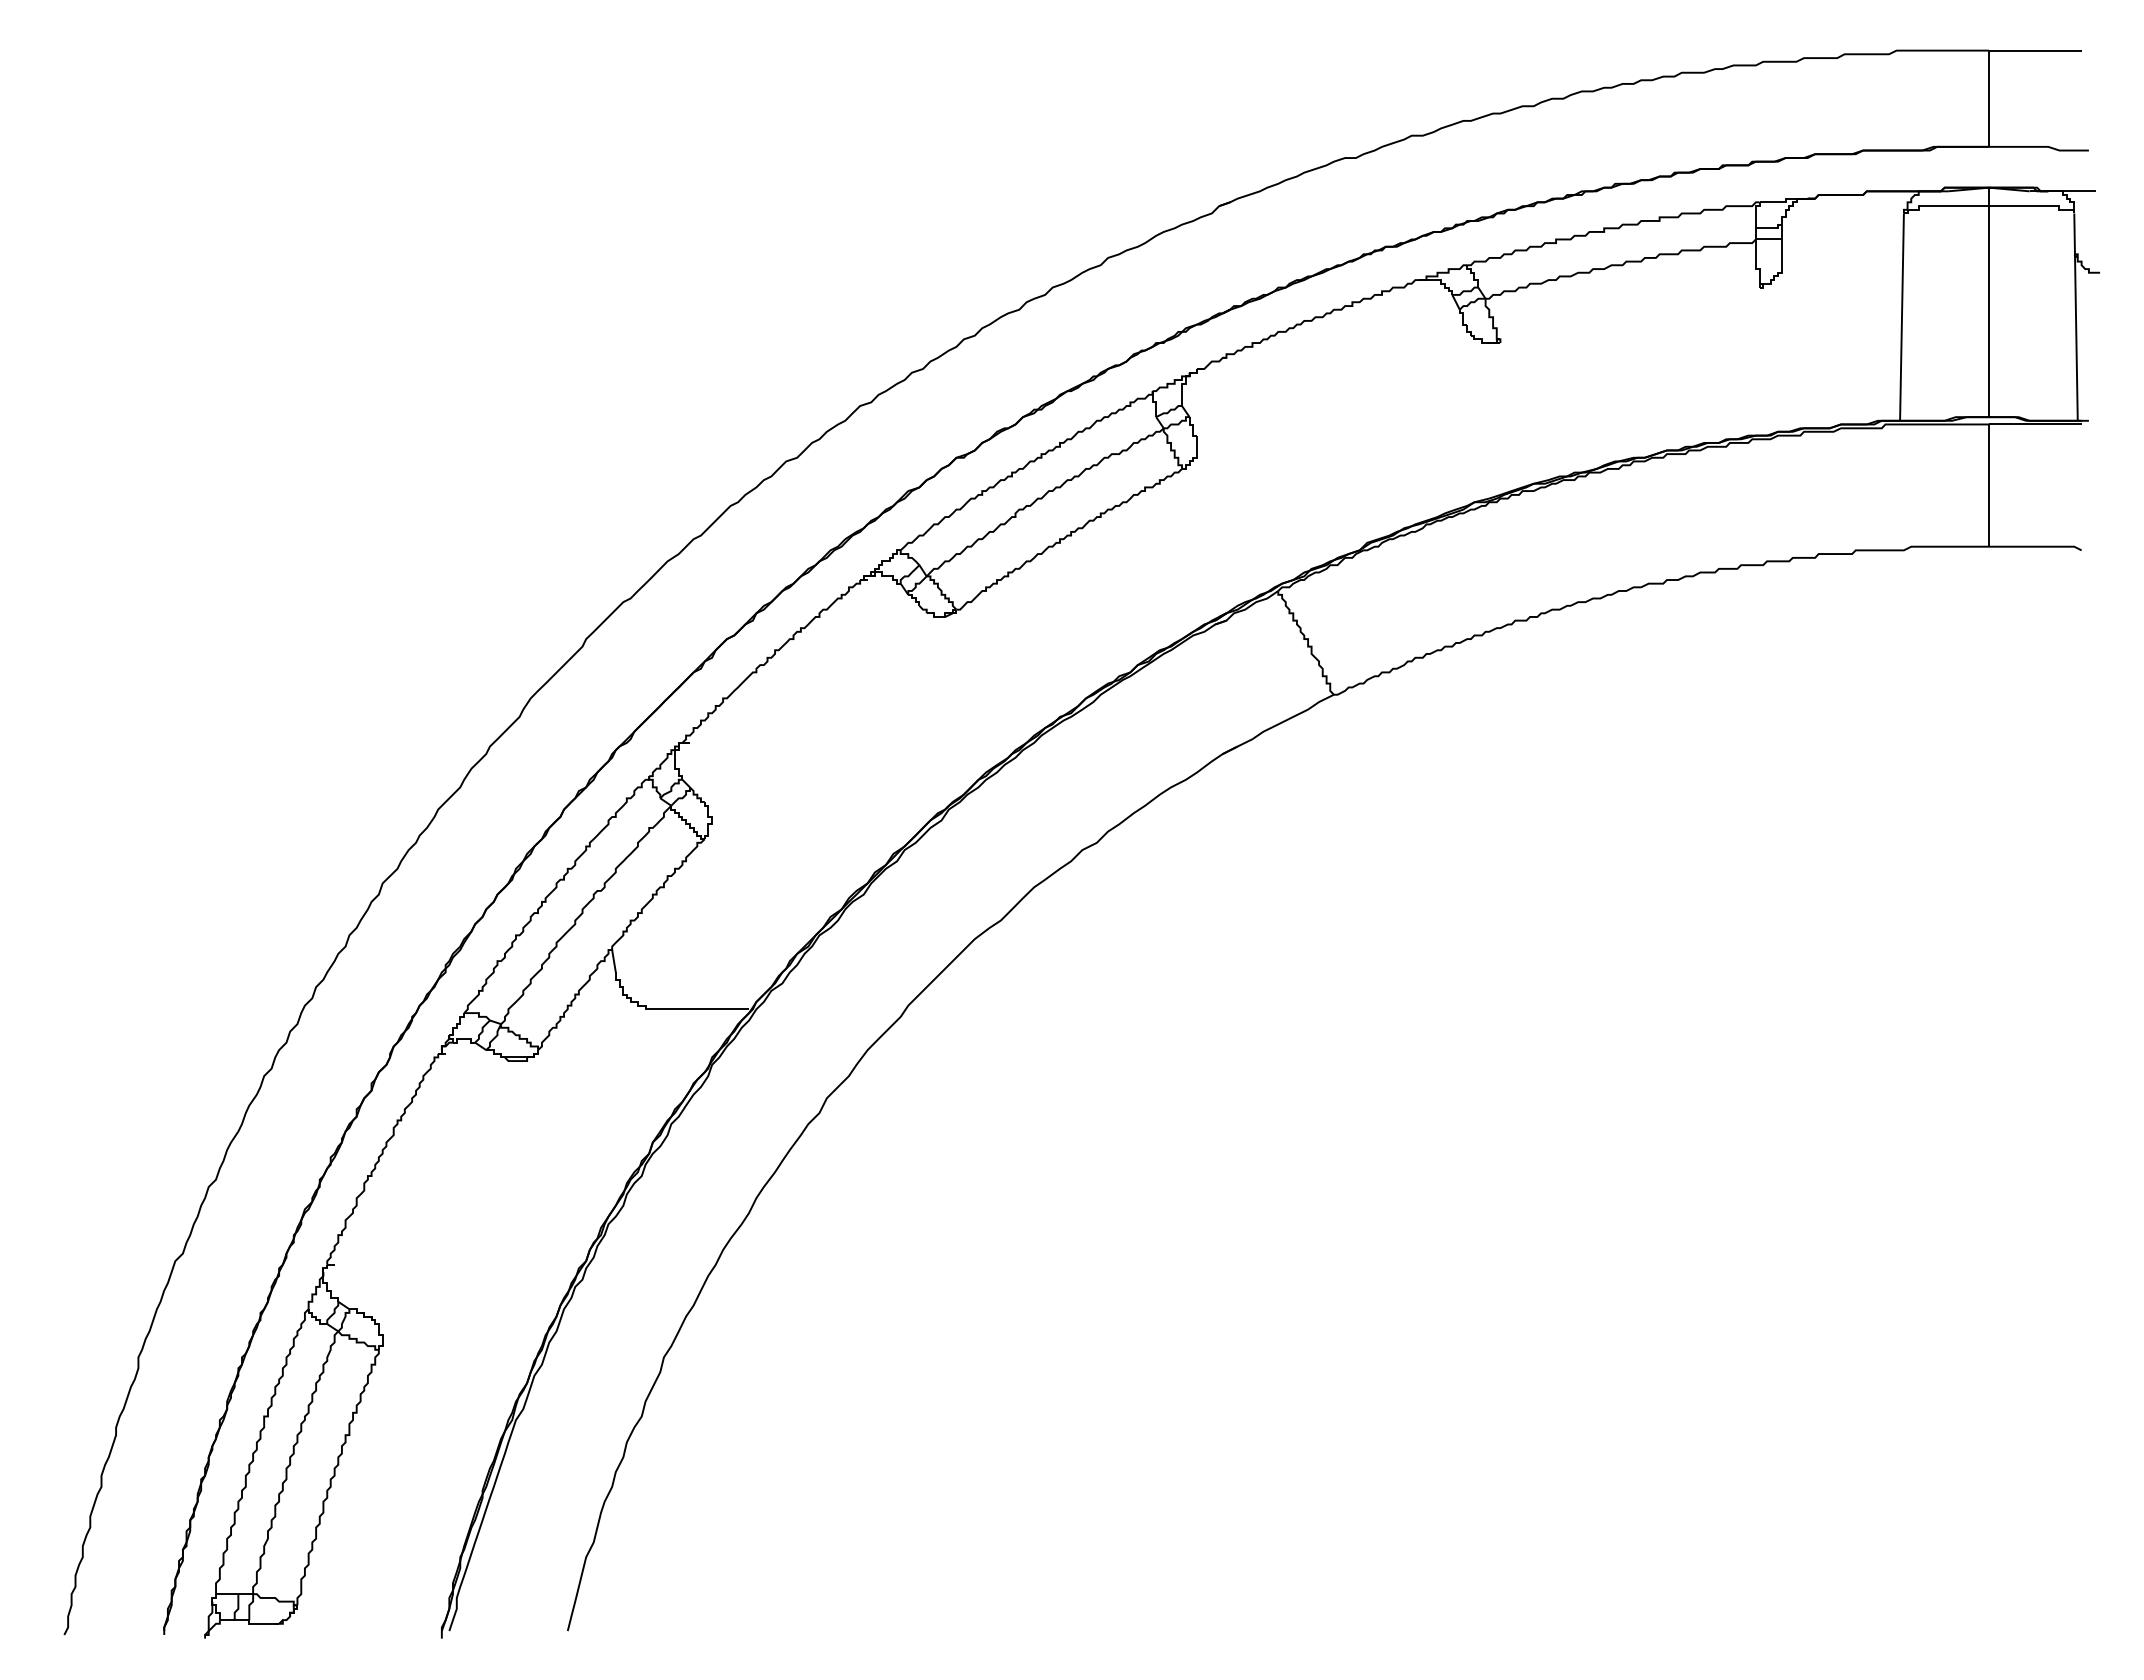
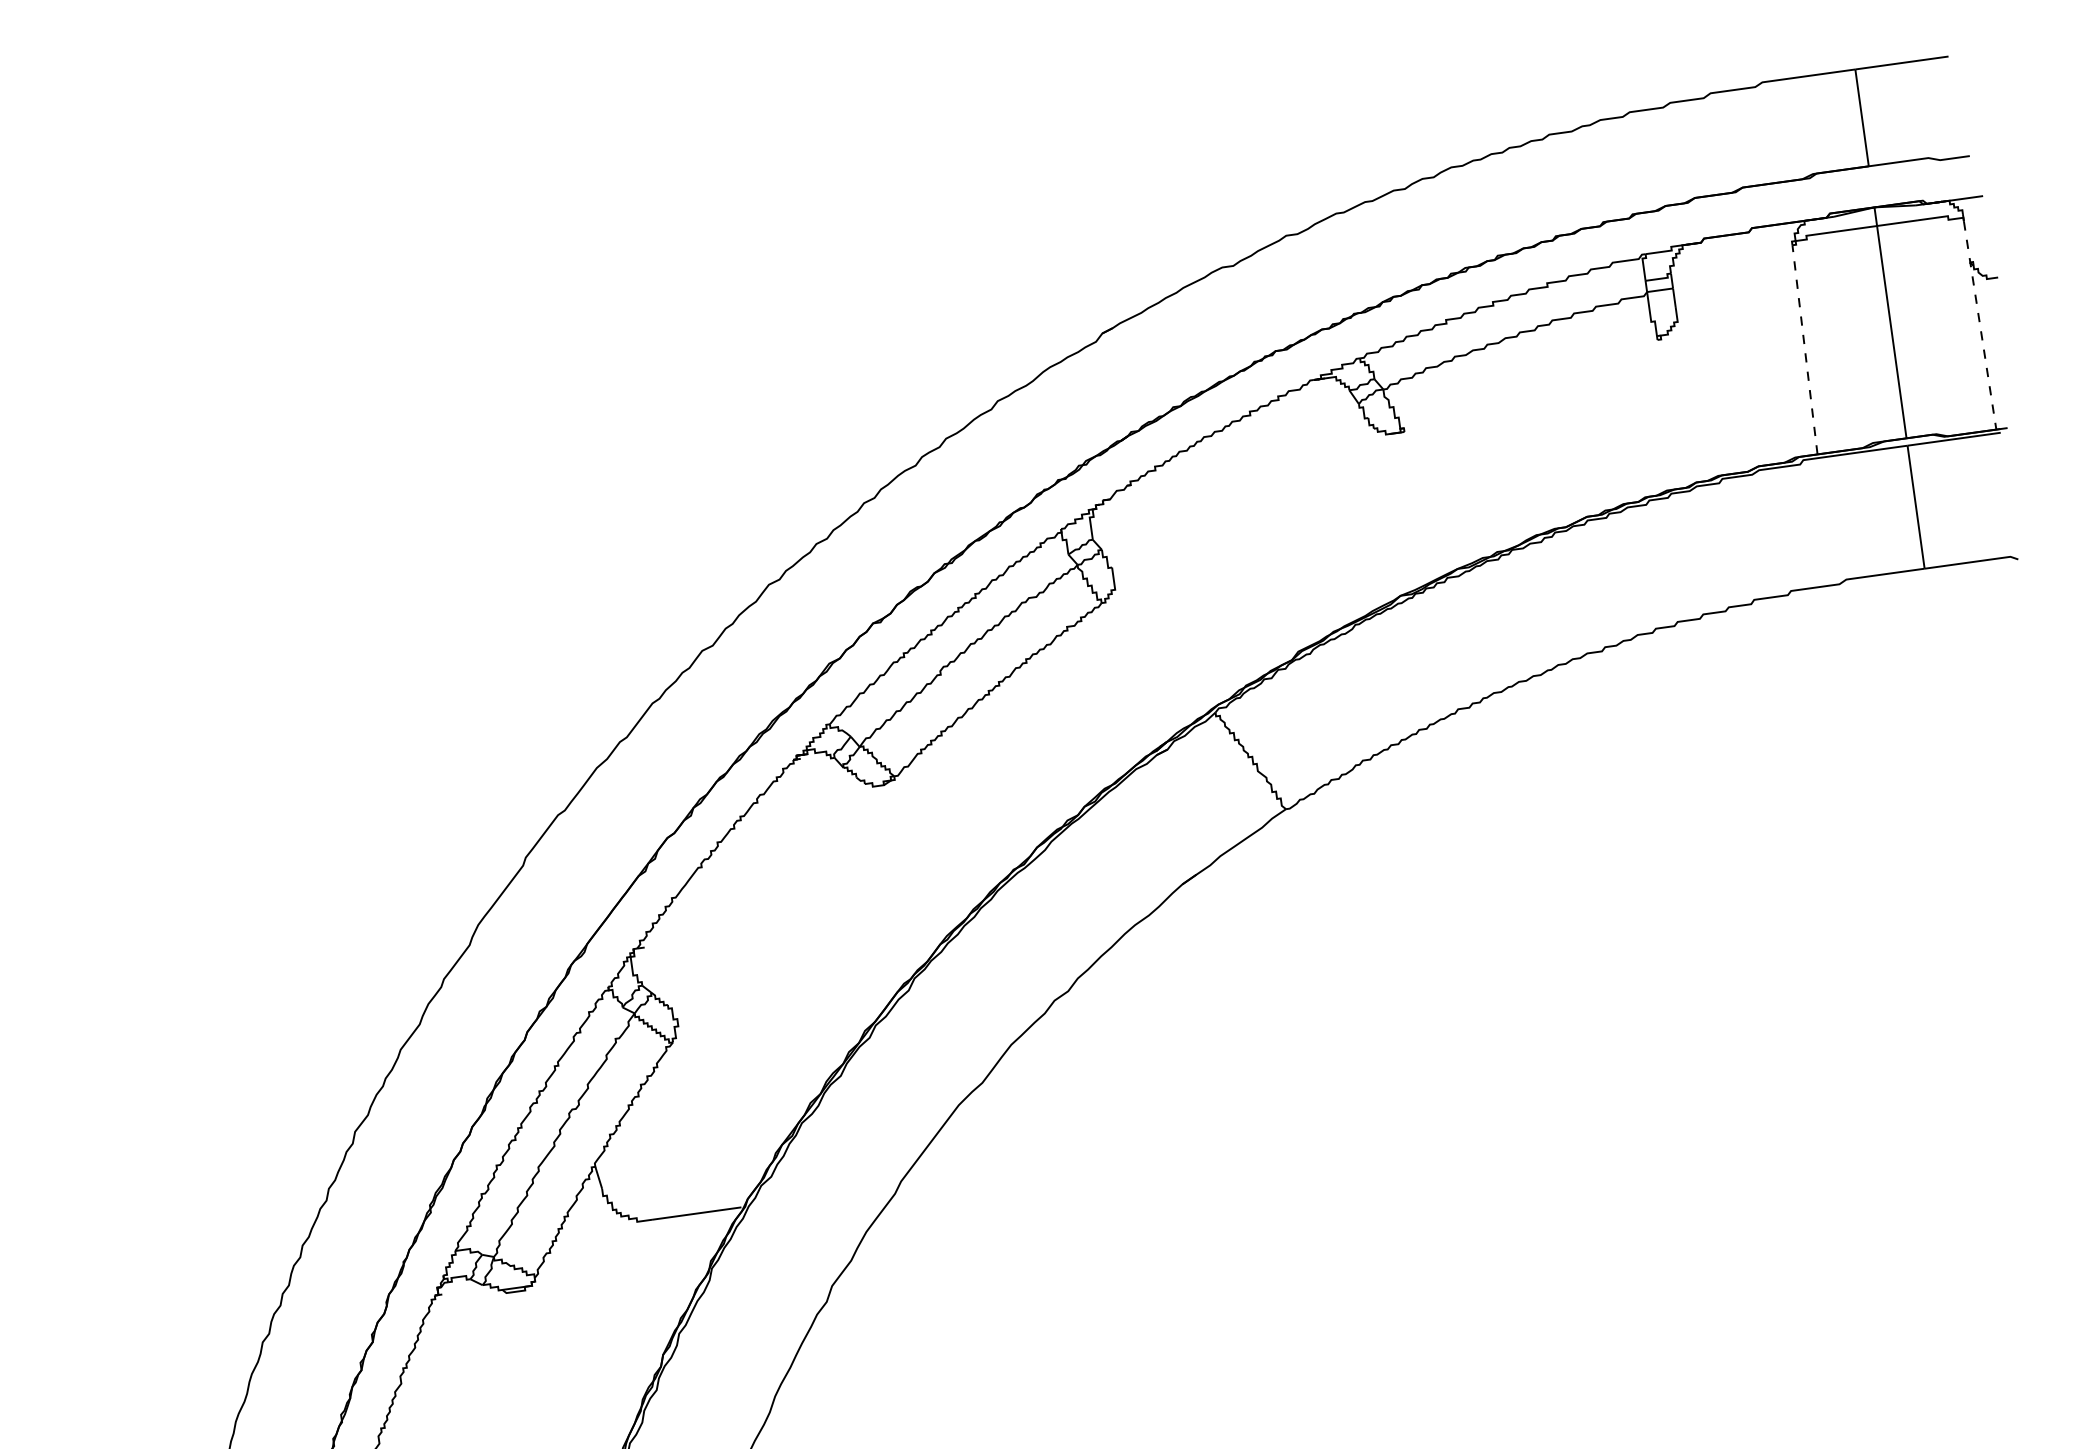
line: (1901, 317) -> (1804, 350), solid -> dashed
line: (2076, 317) -> (1980, 325), solid -> dashed

